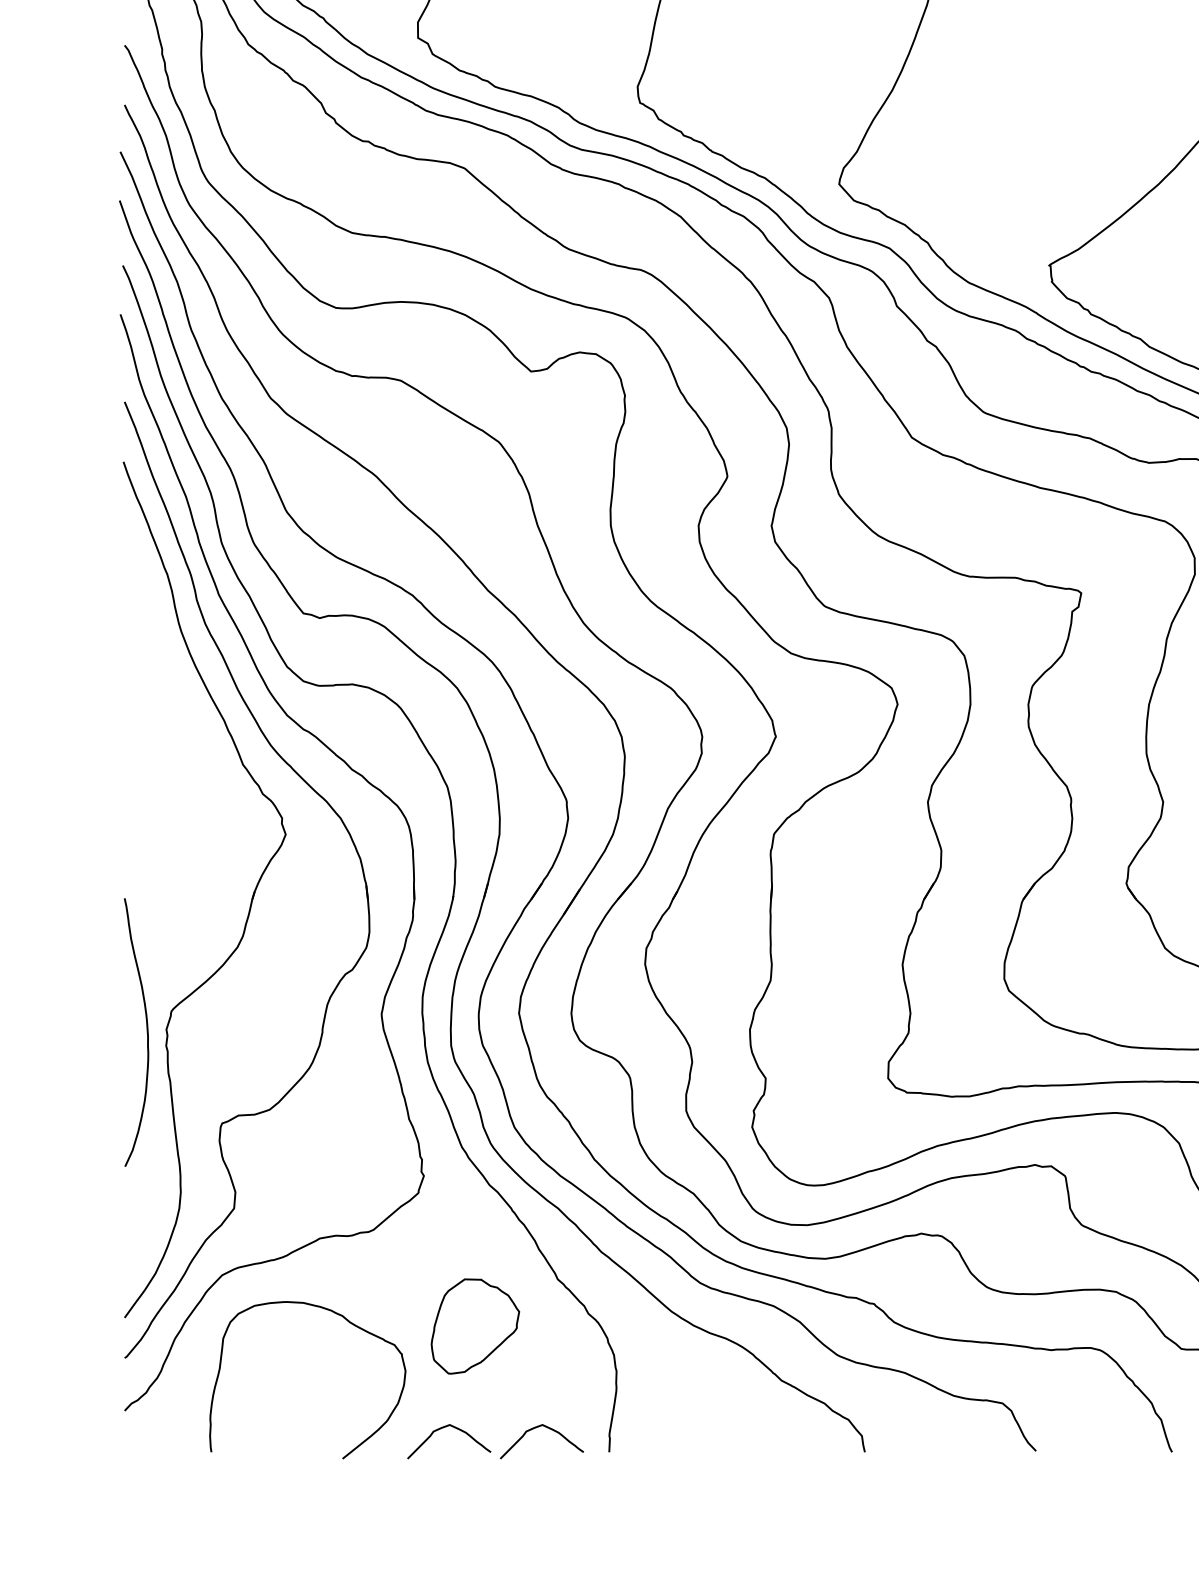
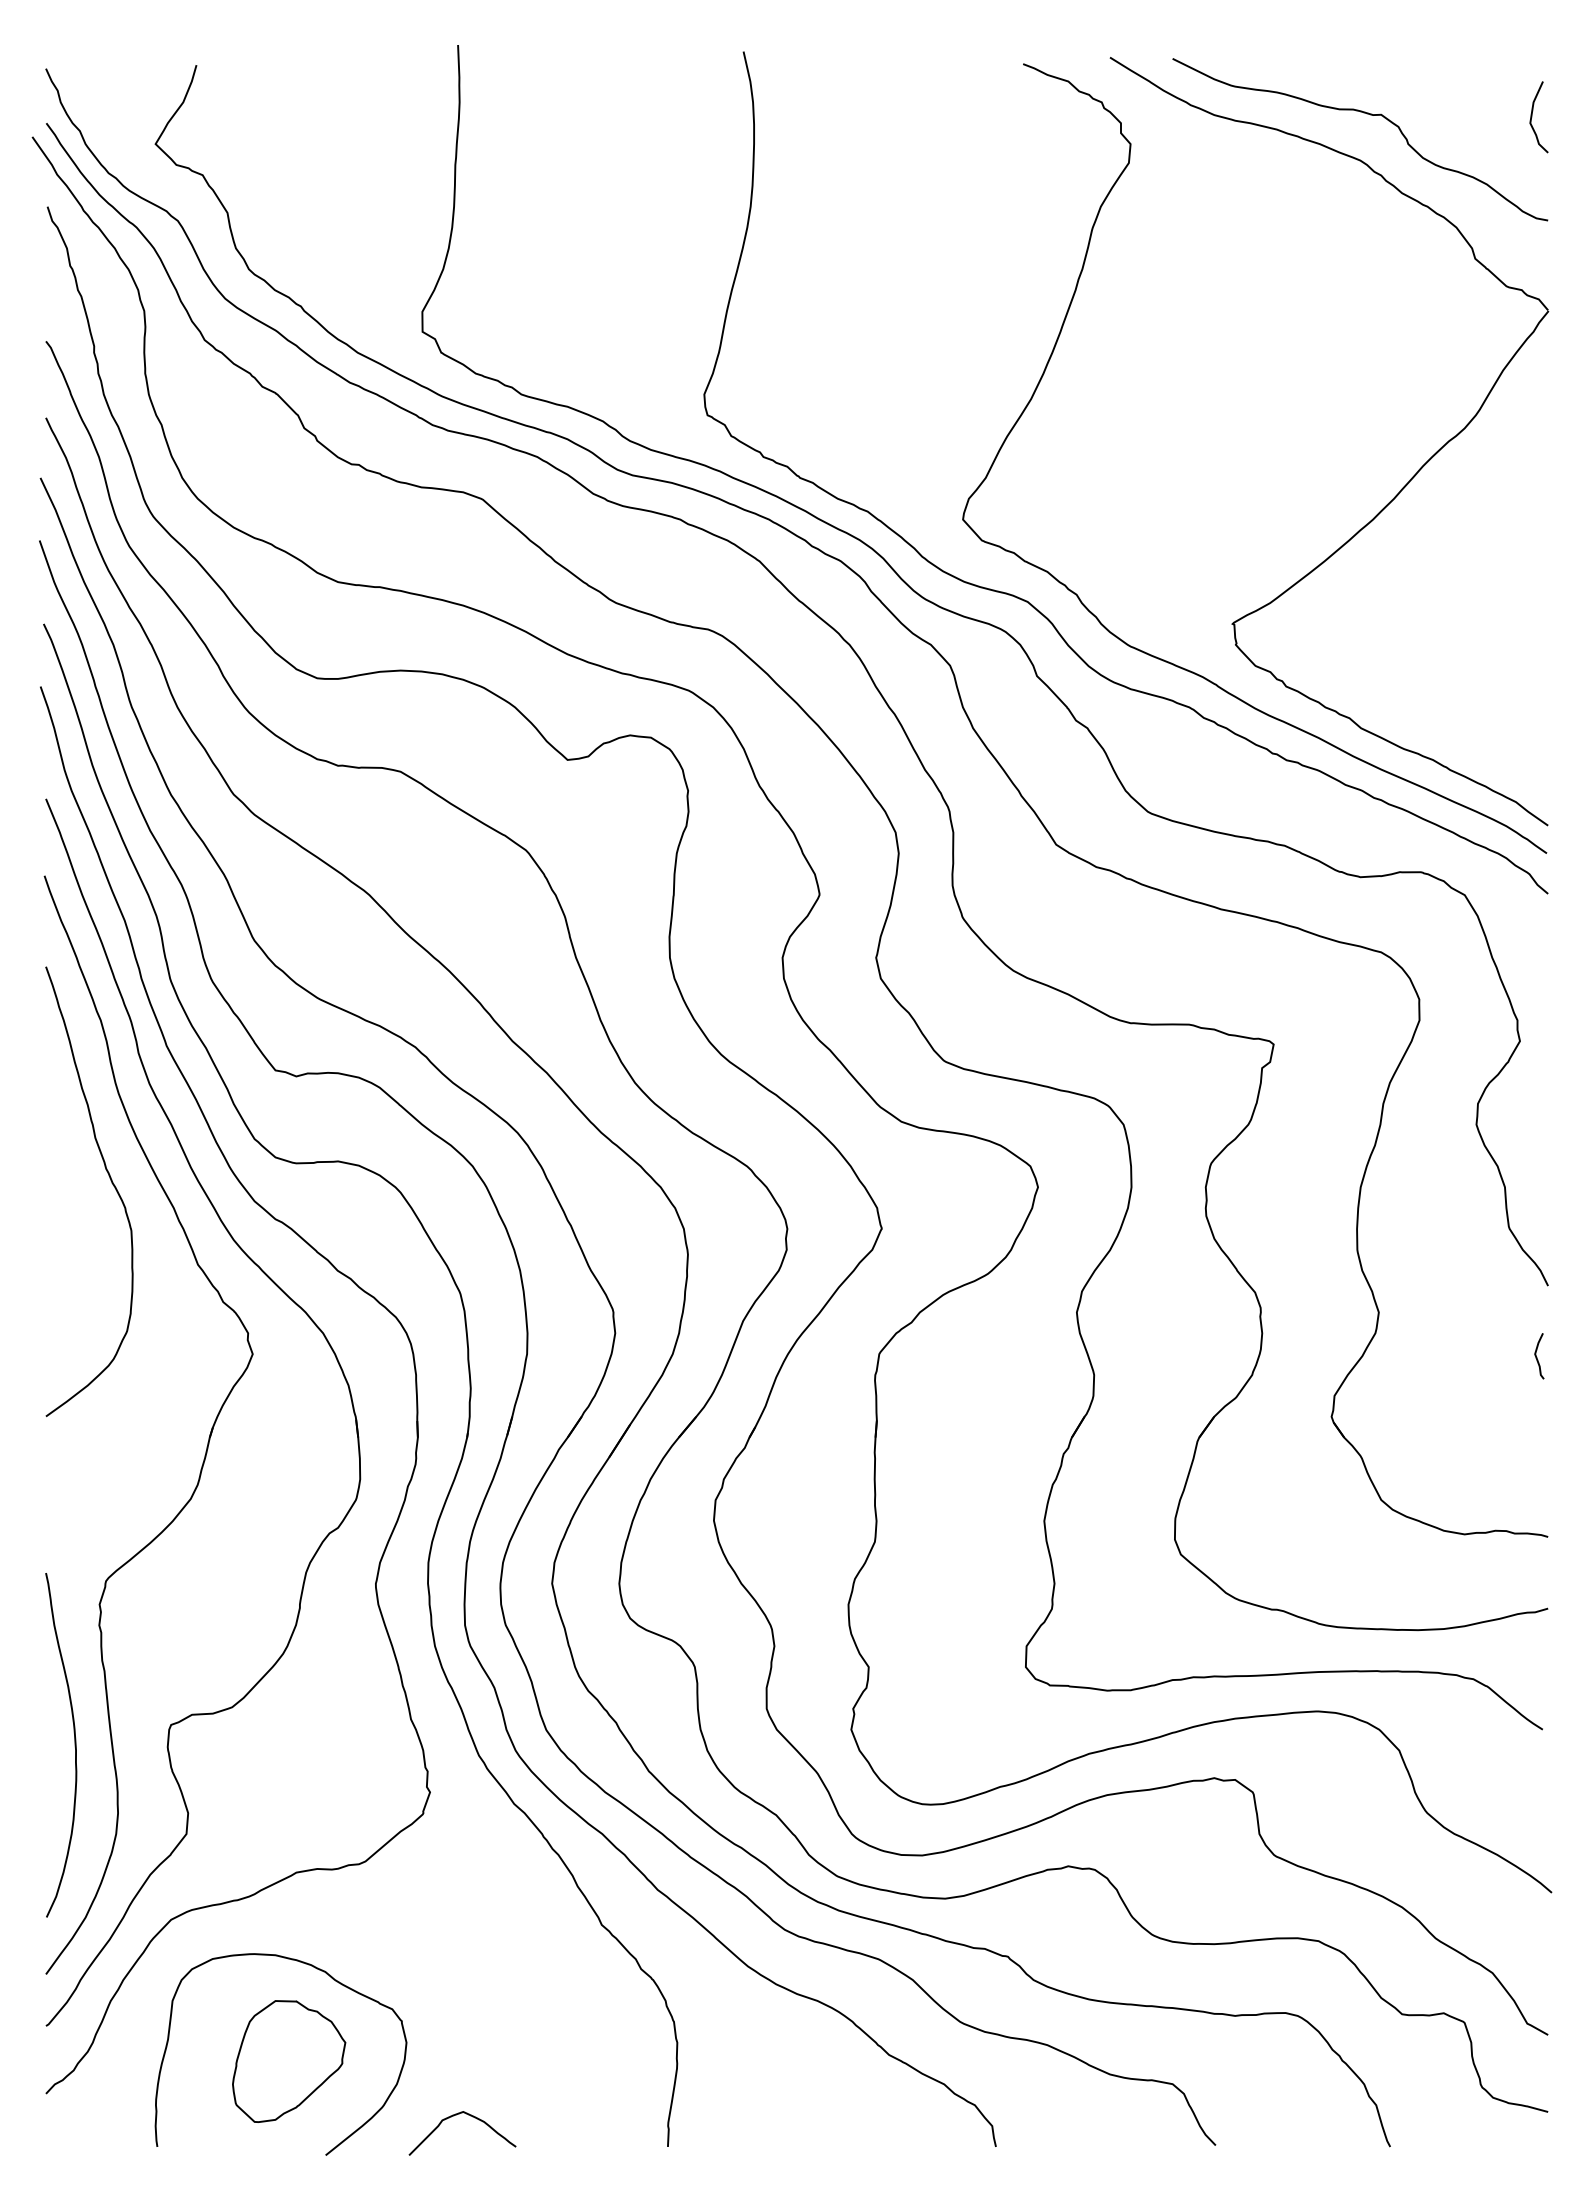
curve: (175, 701) -> (111, 1183), added
curve: (146, 1032) -> (74, 1745), moved
part: (475, 1326) -> (289, 2061), moved
curve: (548, 1428) -> (589, 2116), removed

